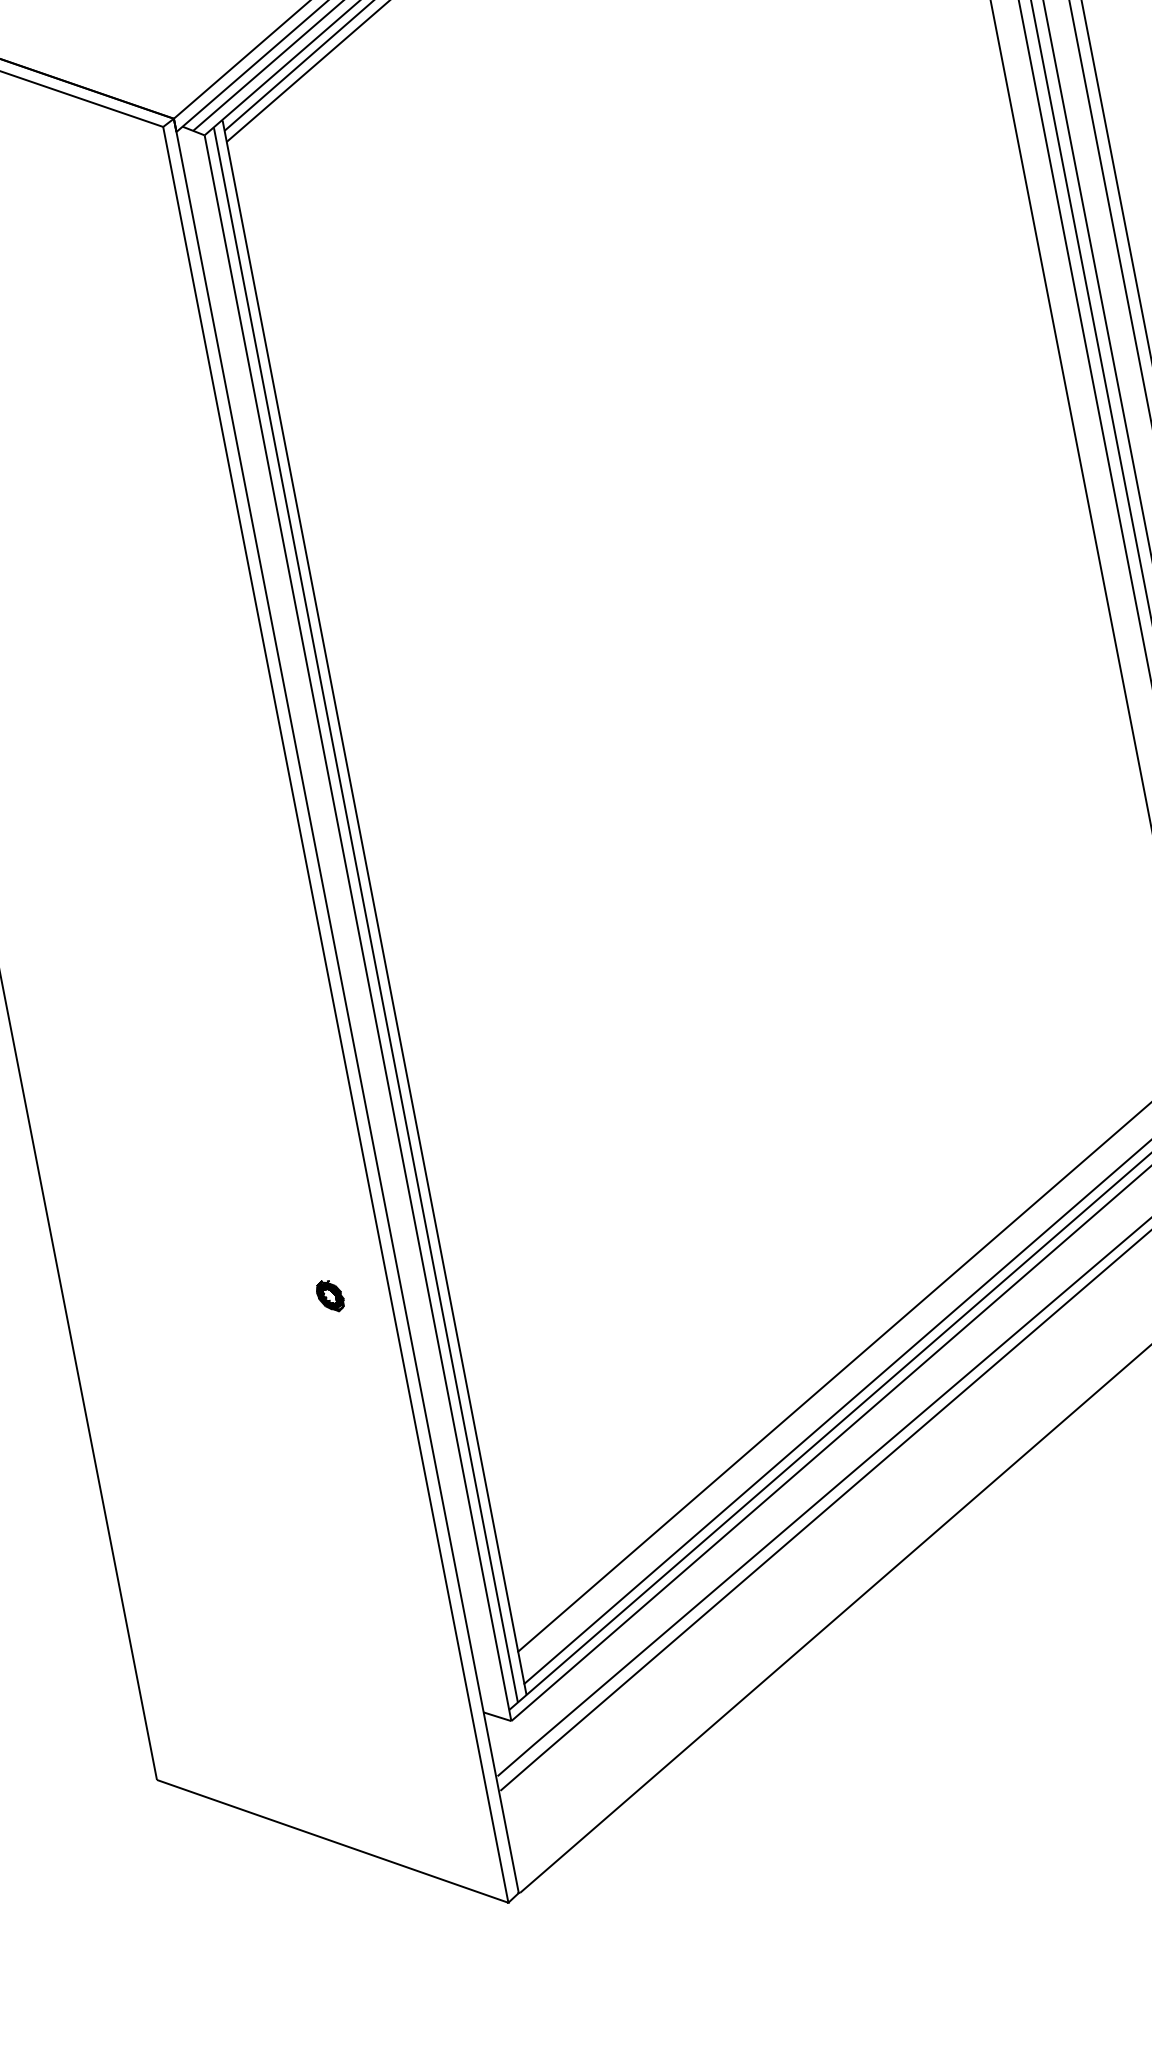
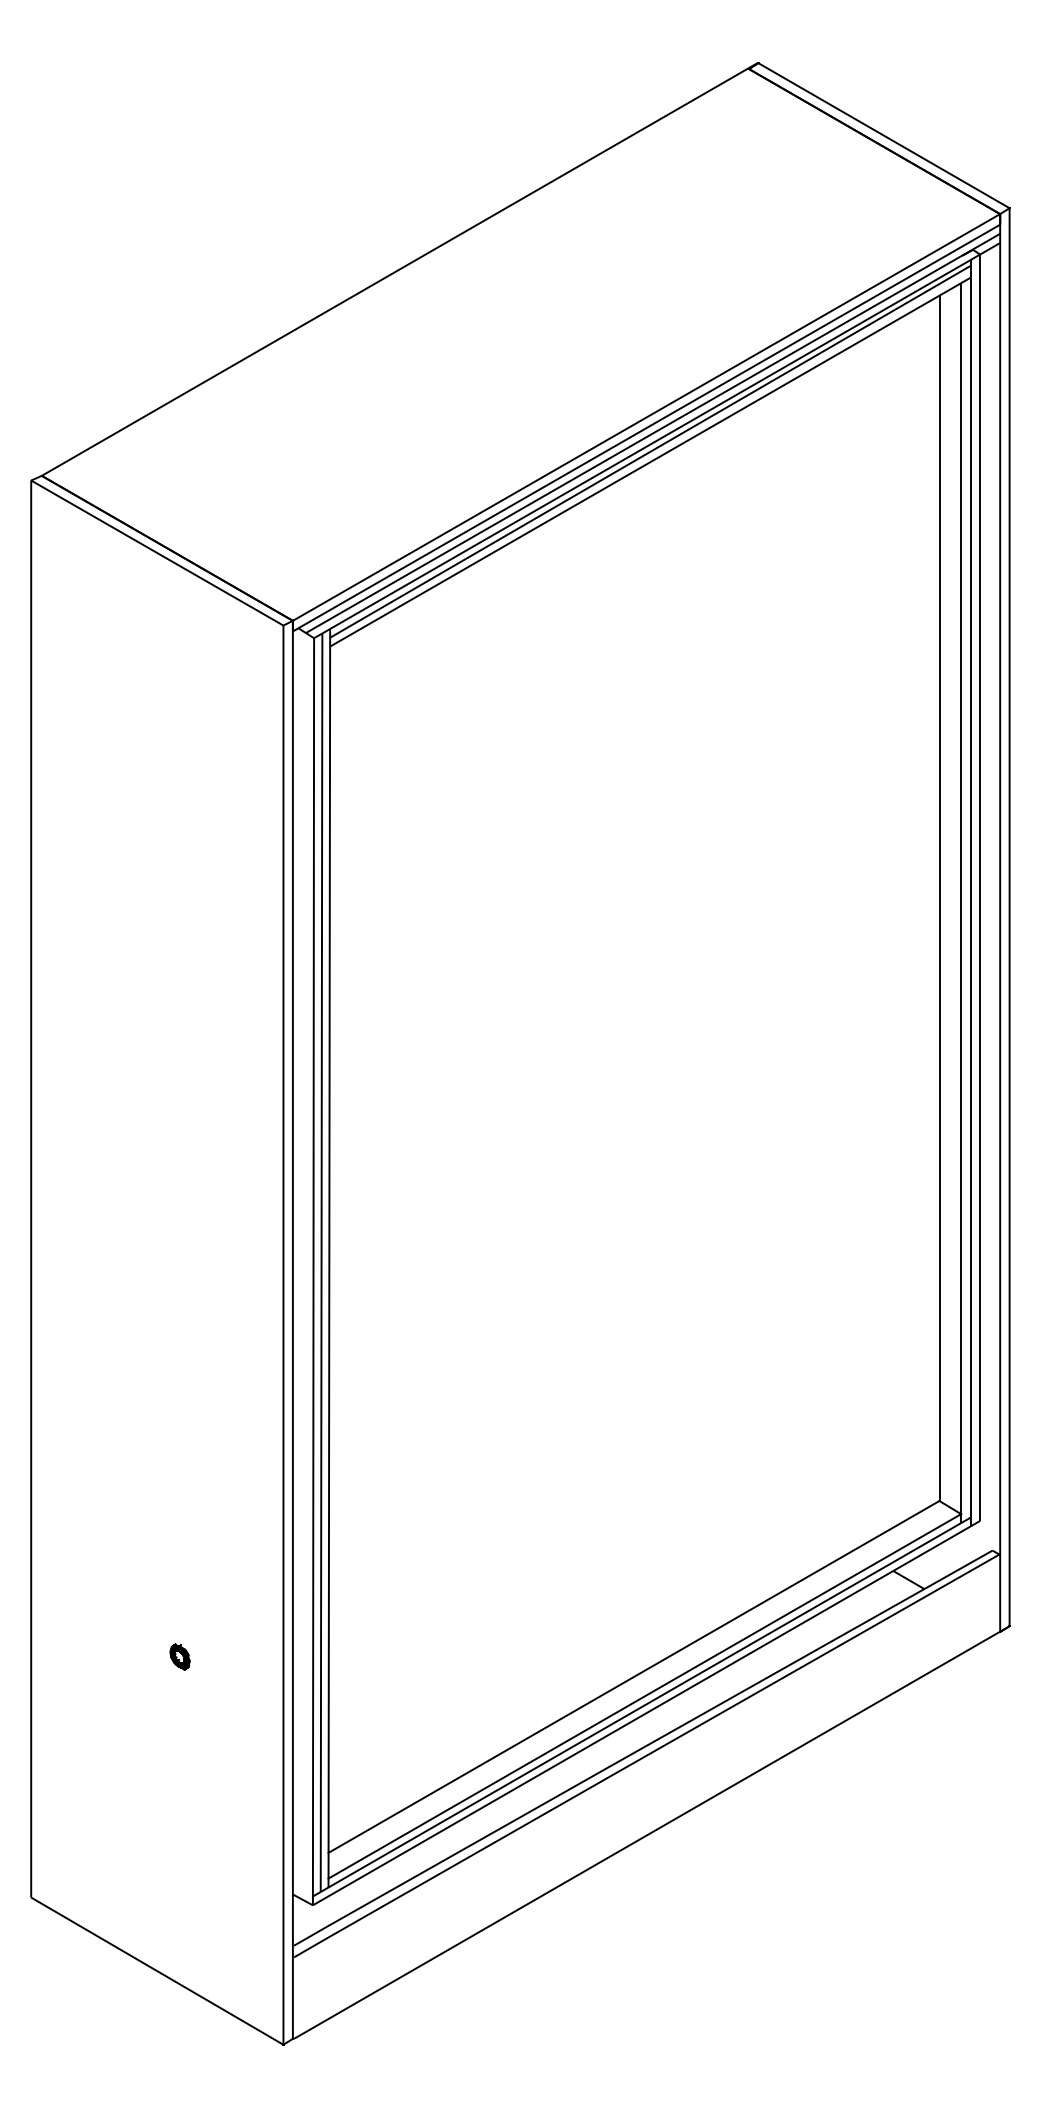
part: (329, 1295) -> (179, 1656), moved

